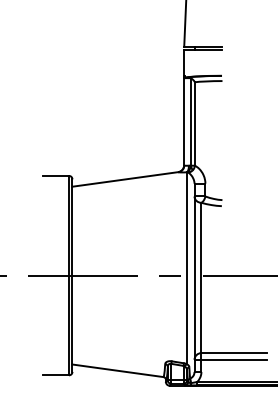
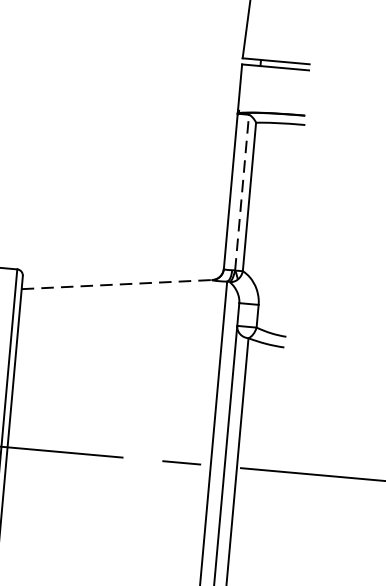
line: (190, 121) -> (242, 191), solid -> dashed
line: (125, 179) -> (117, 284), solid -> dashed

